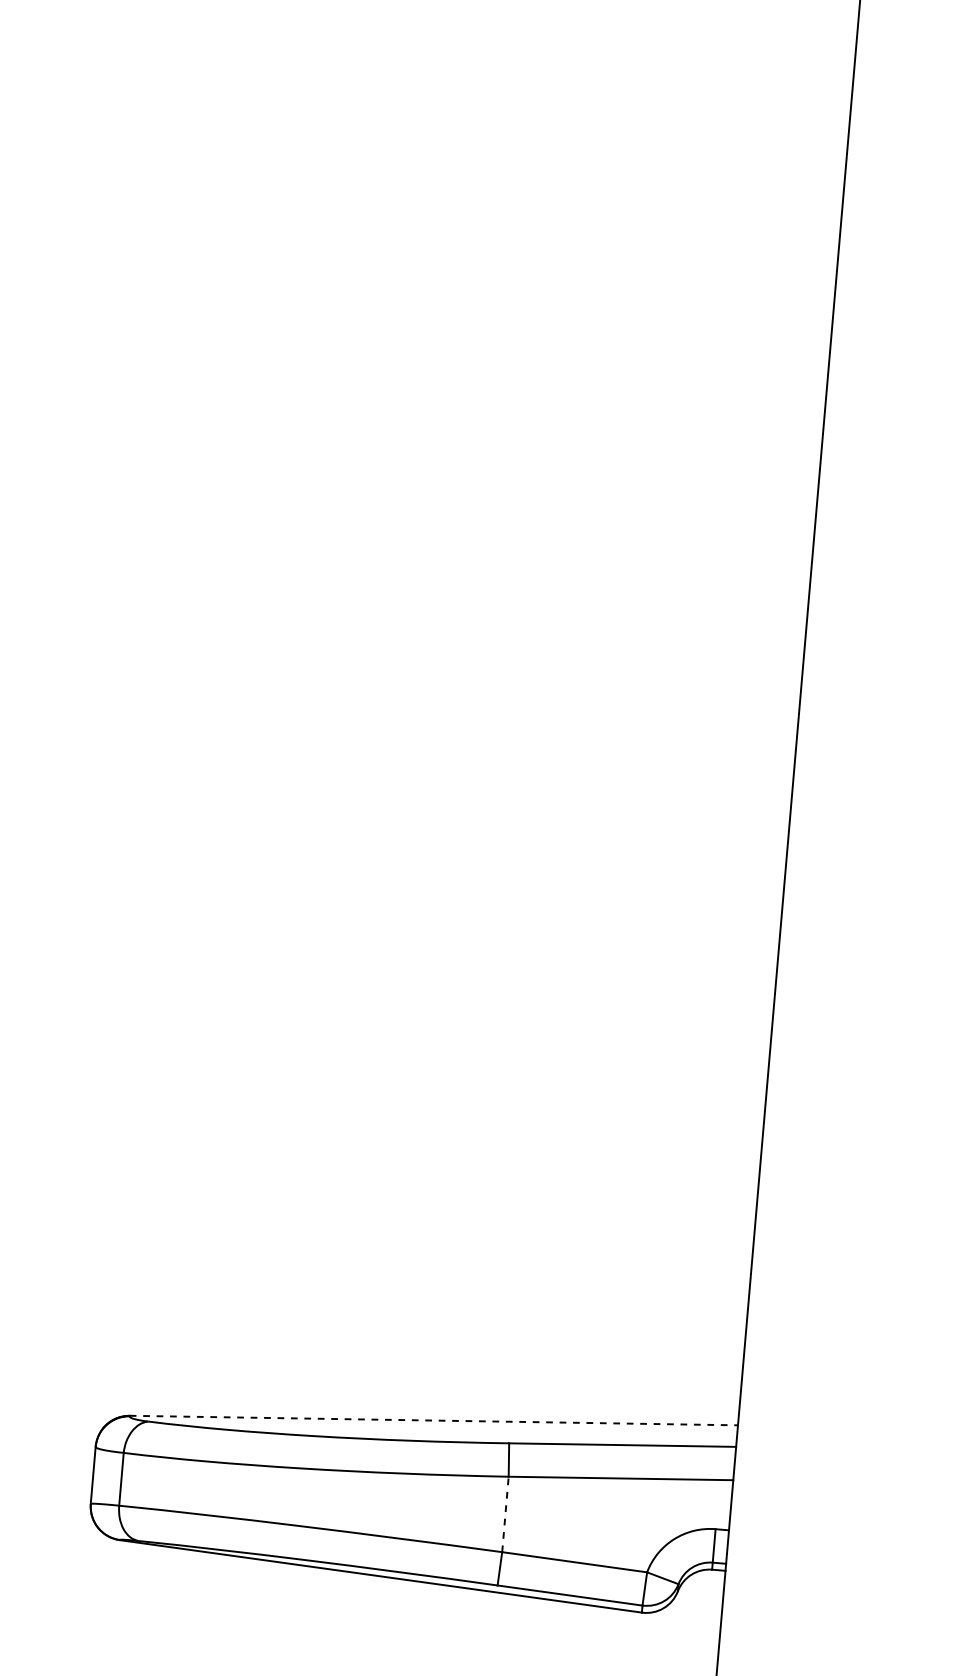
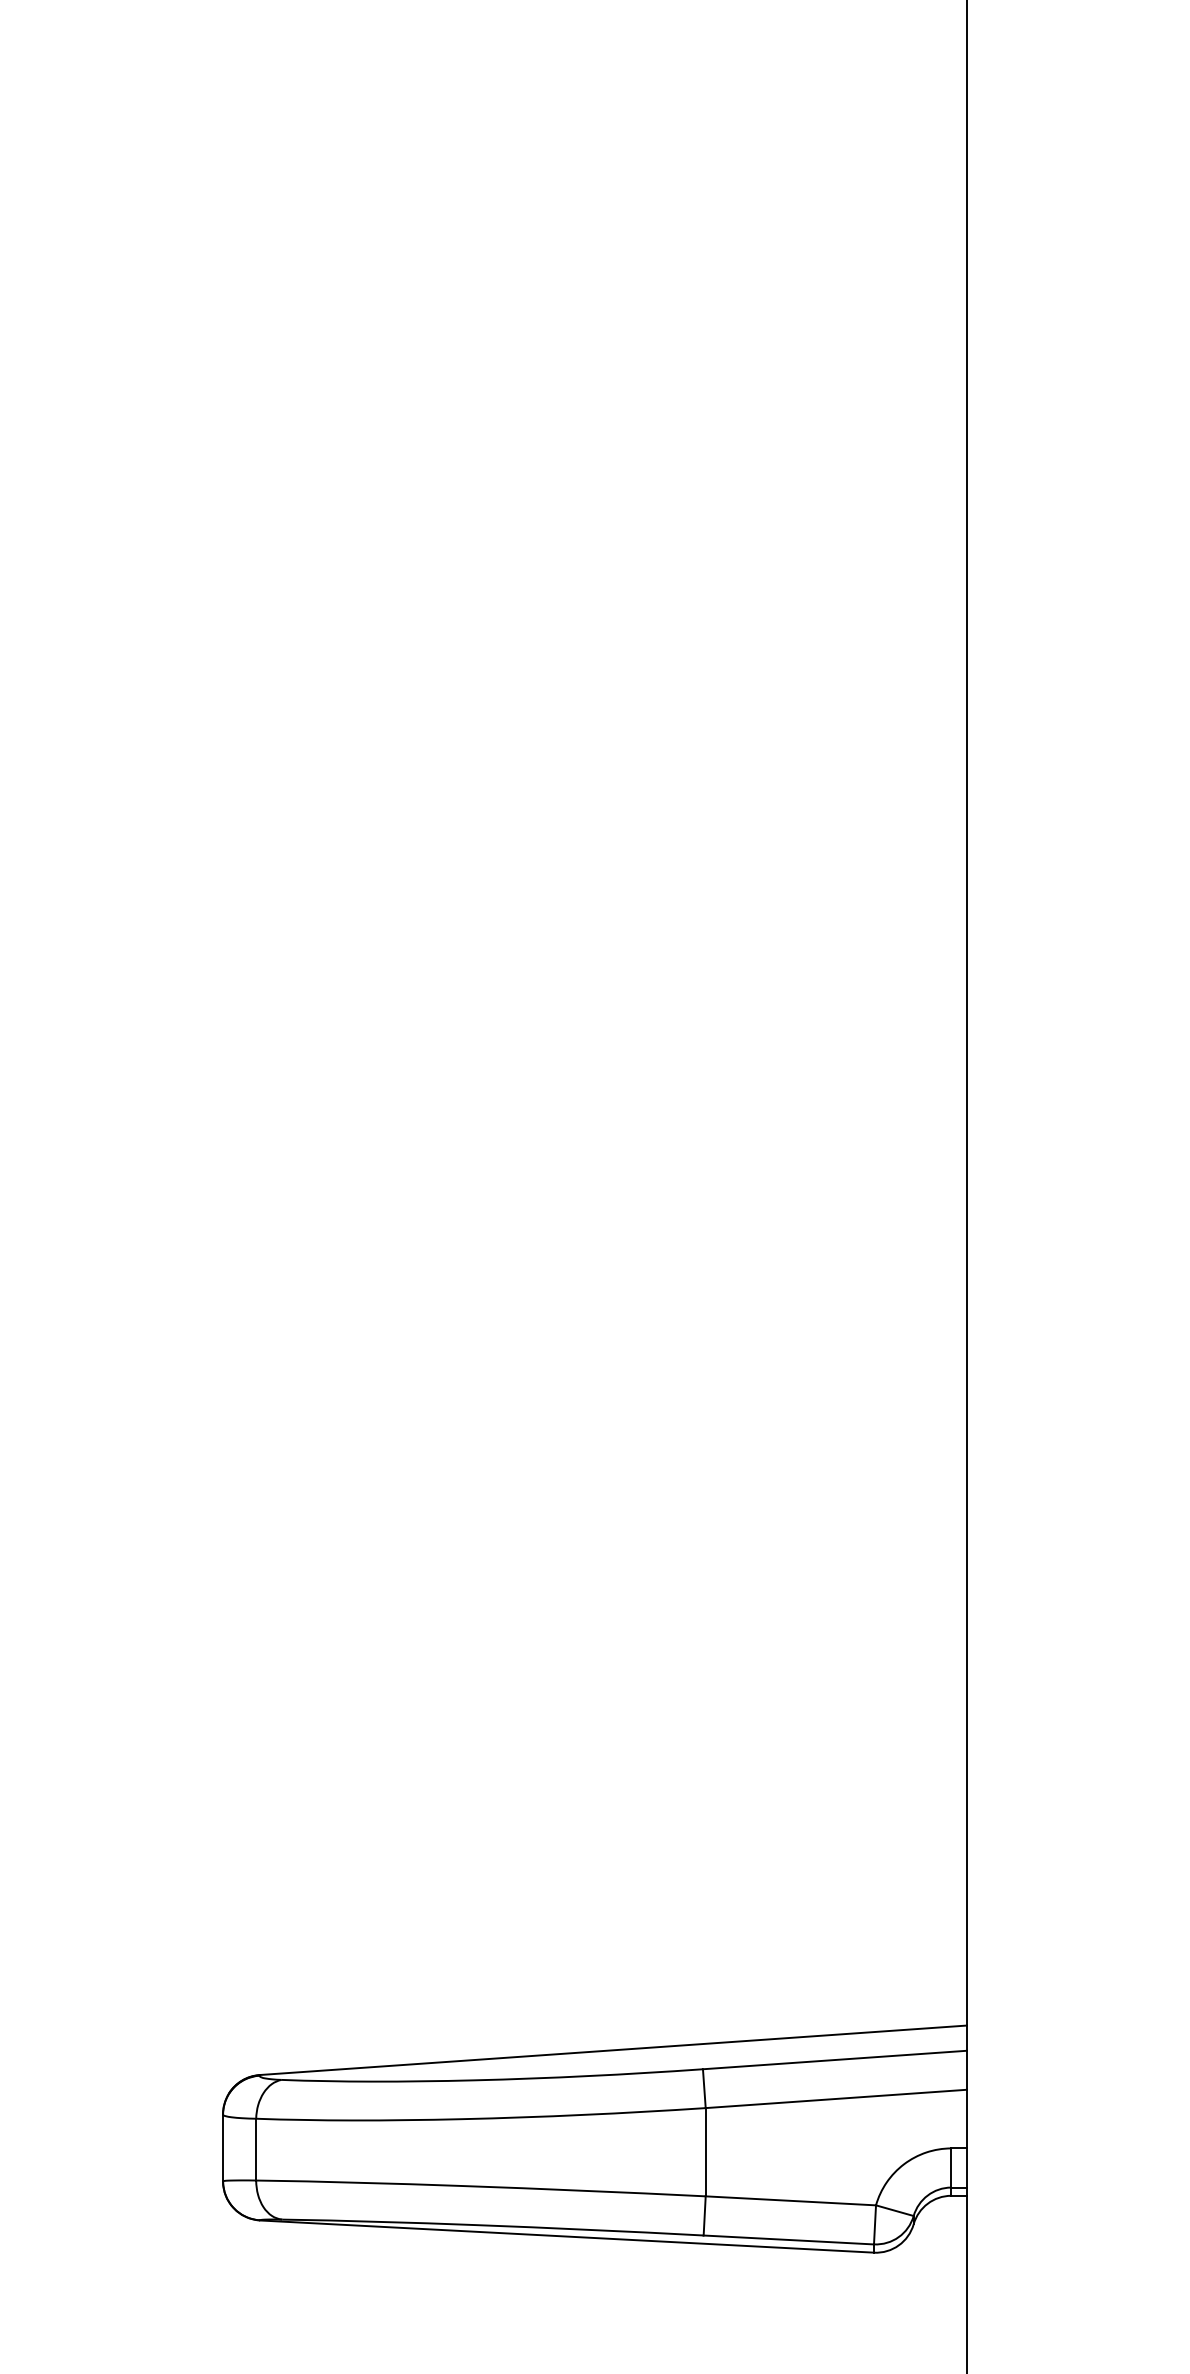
line: (434, 1420) -> (613, 2050), dashed -> solid
line: (505, 1513) -> (705, 2151), dashed -> solid

